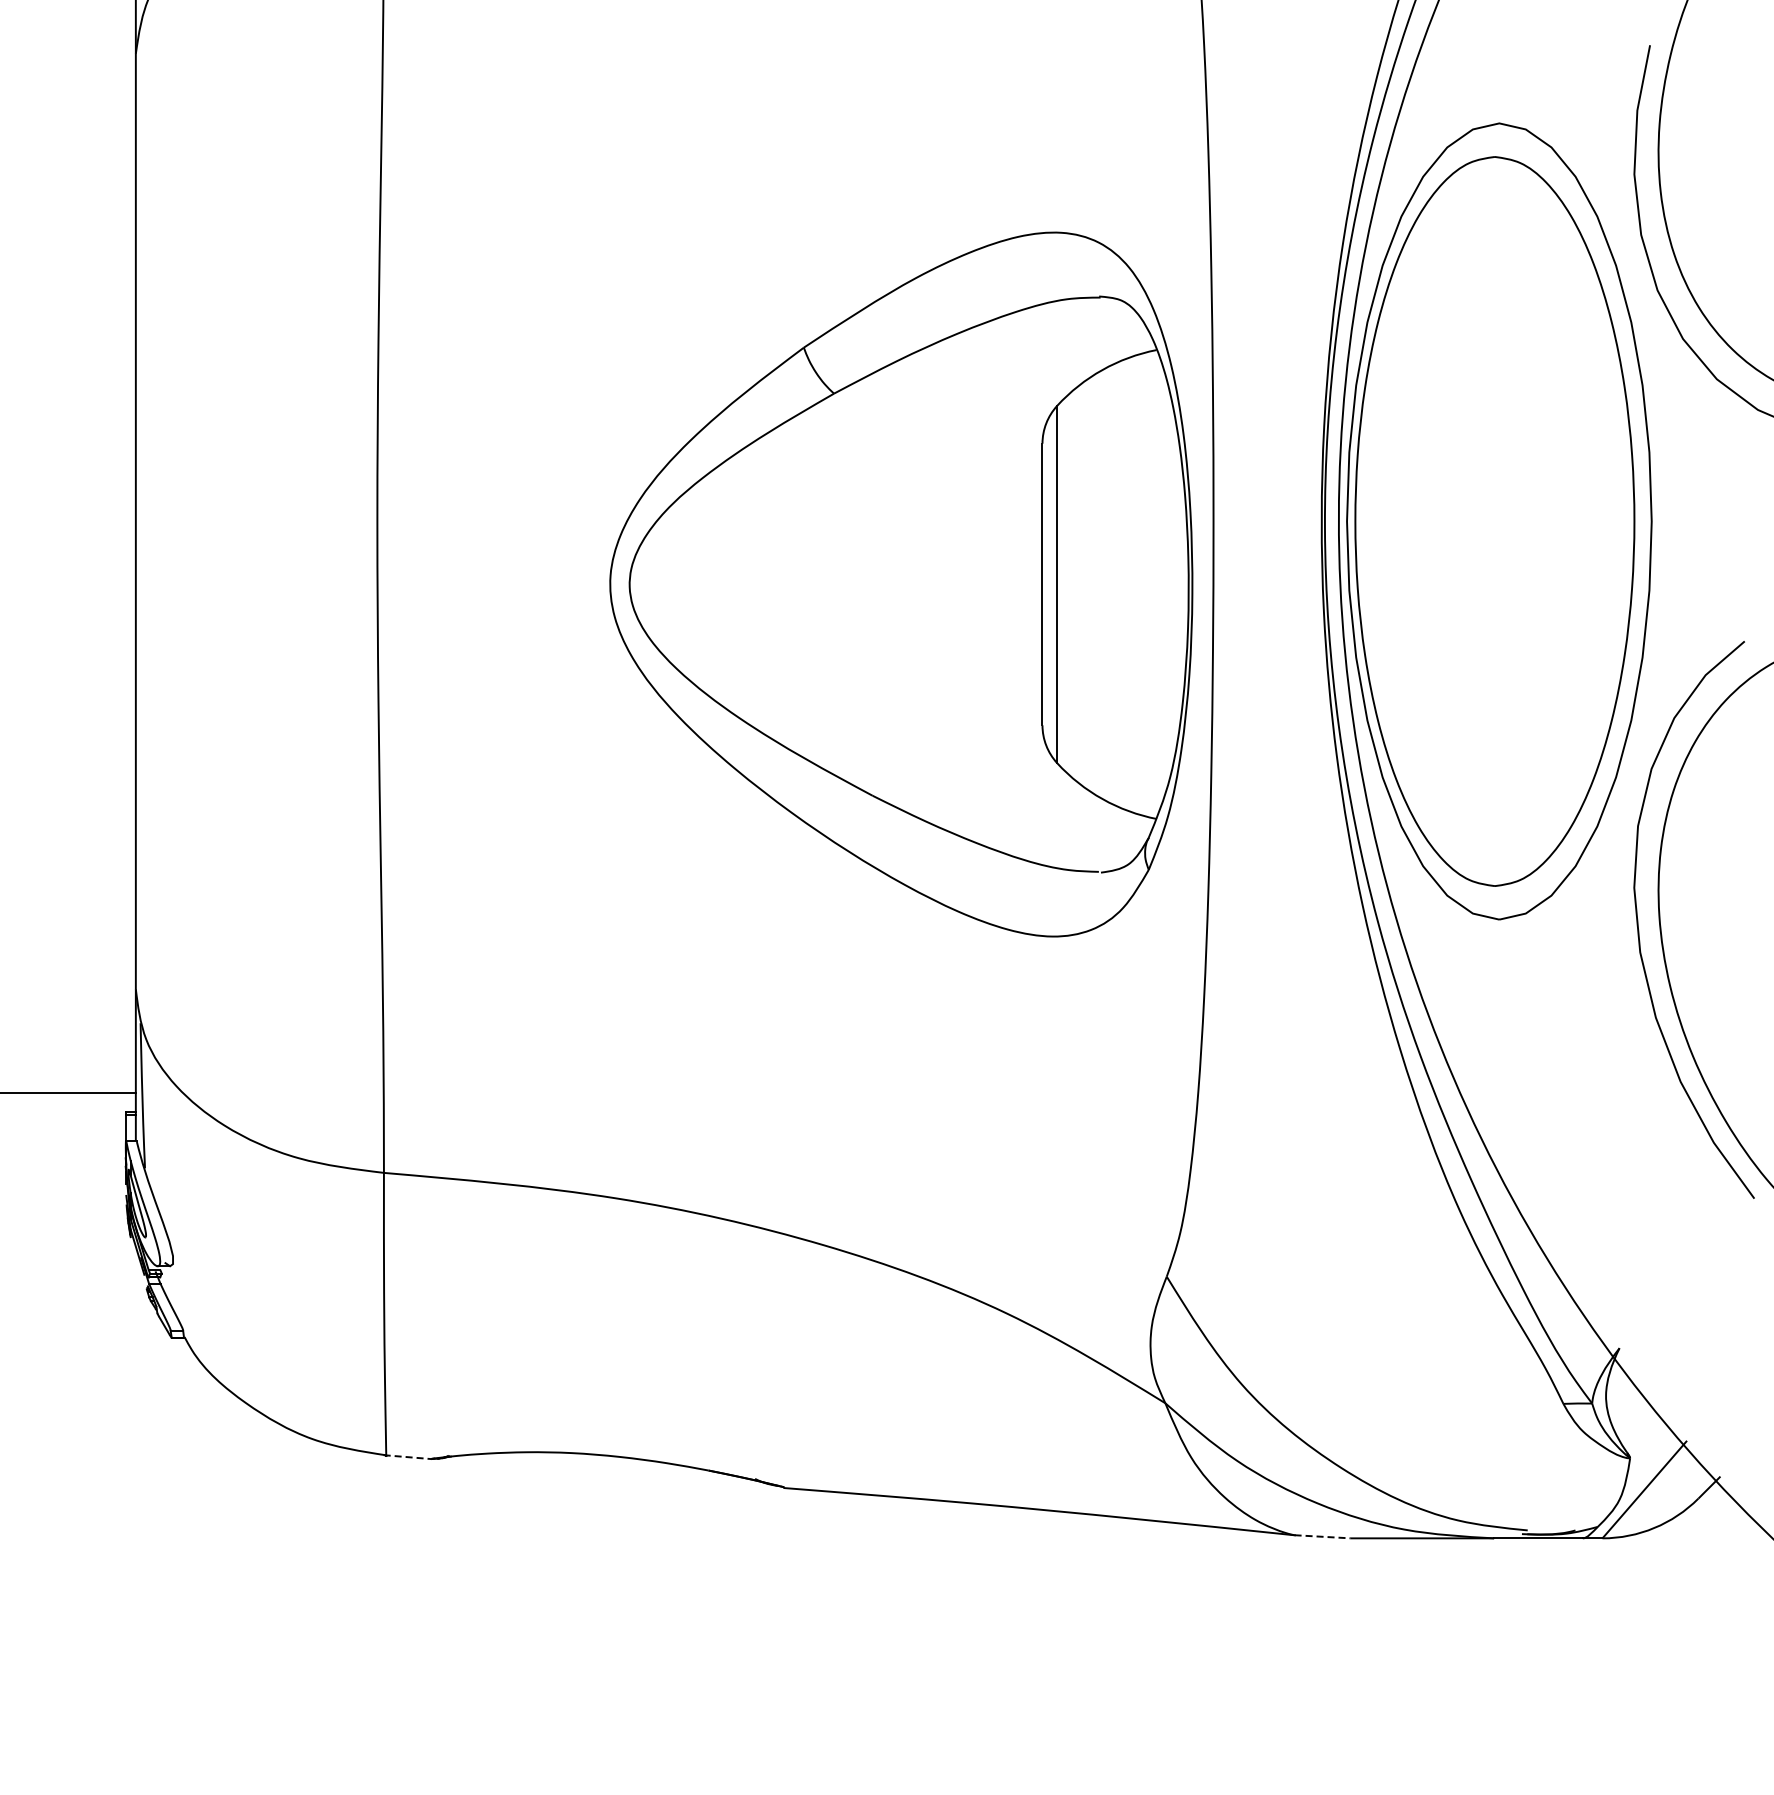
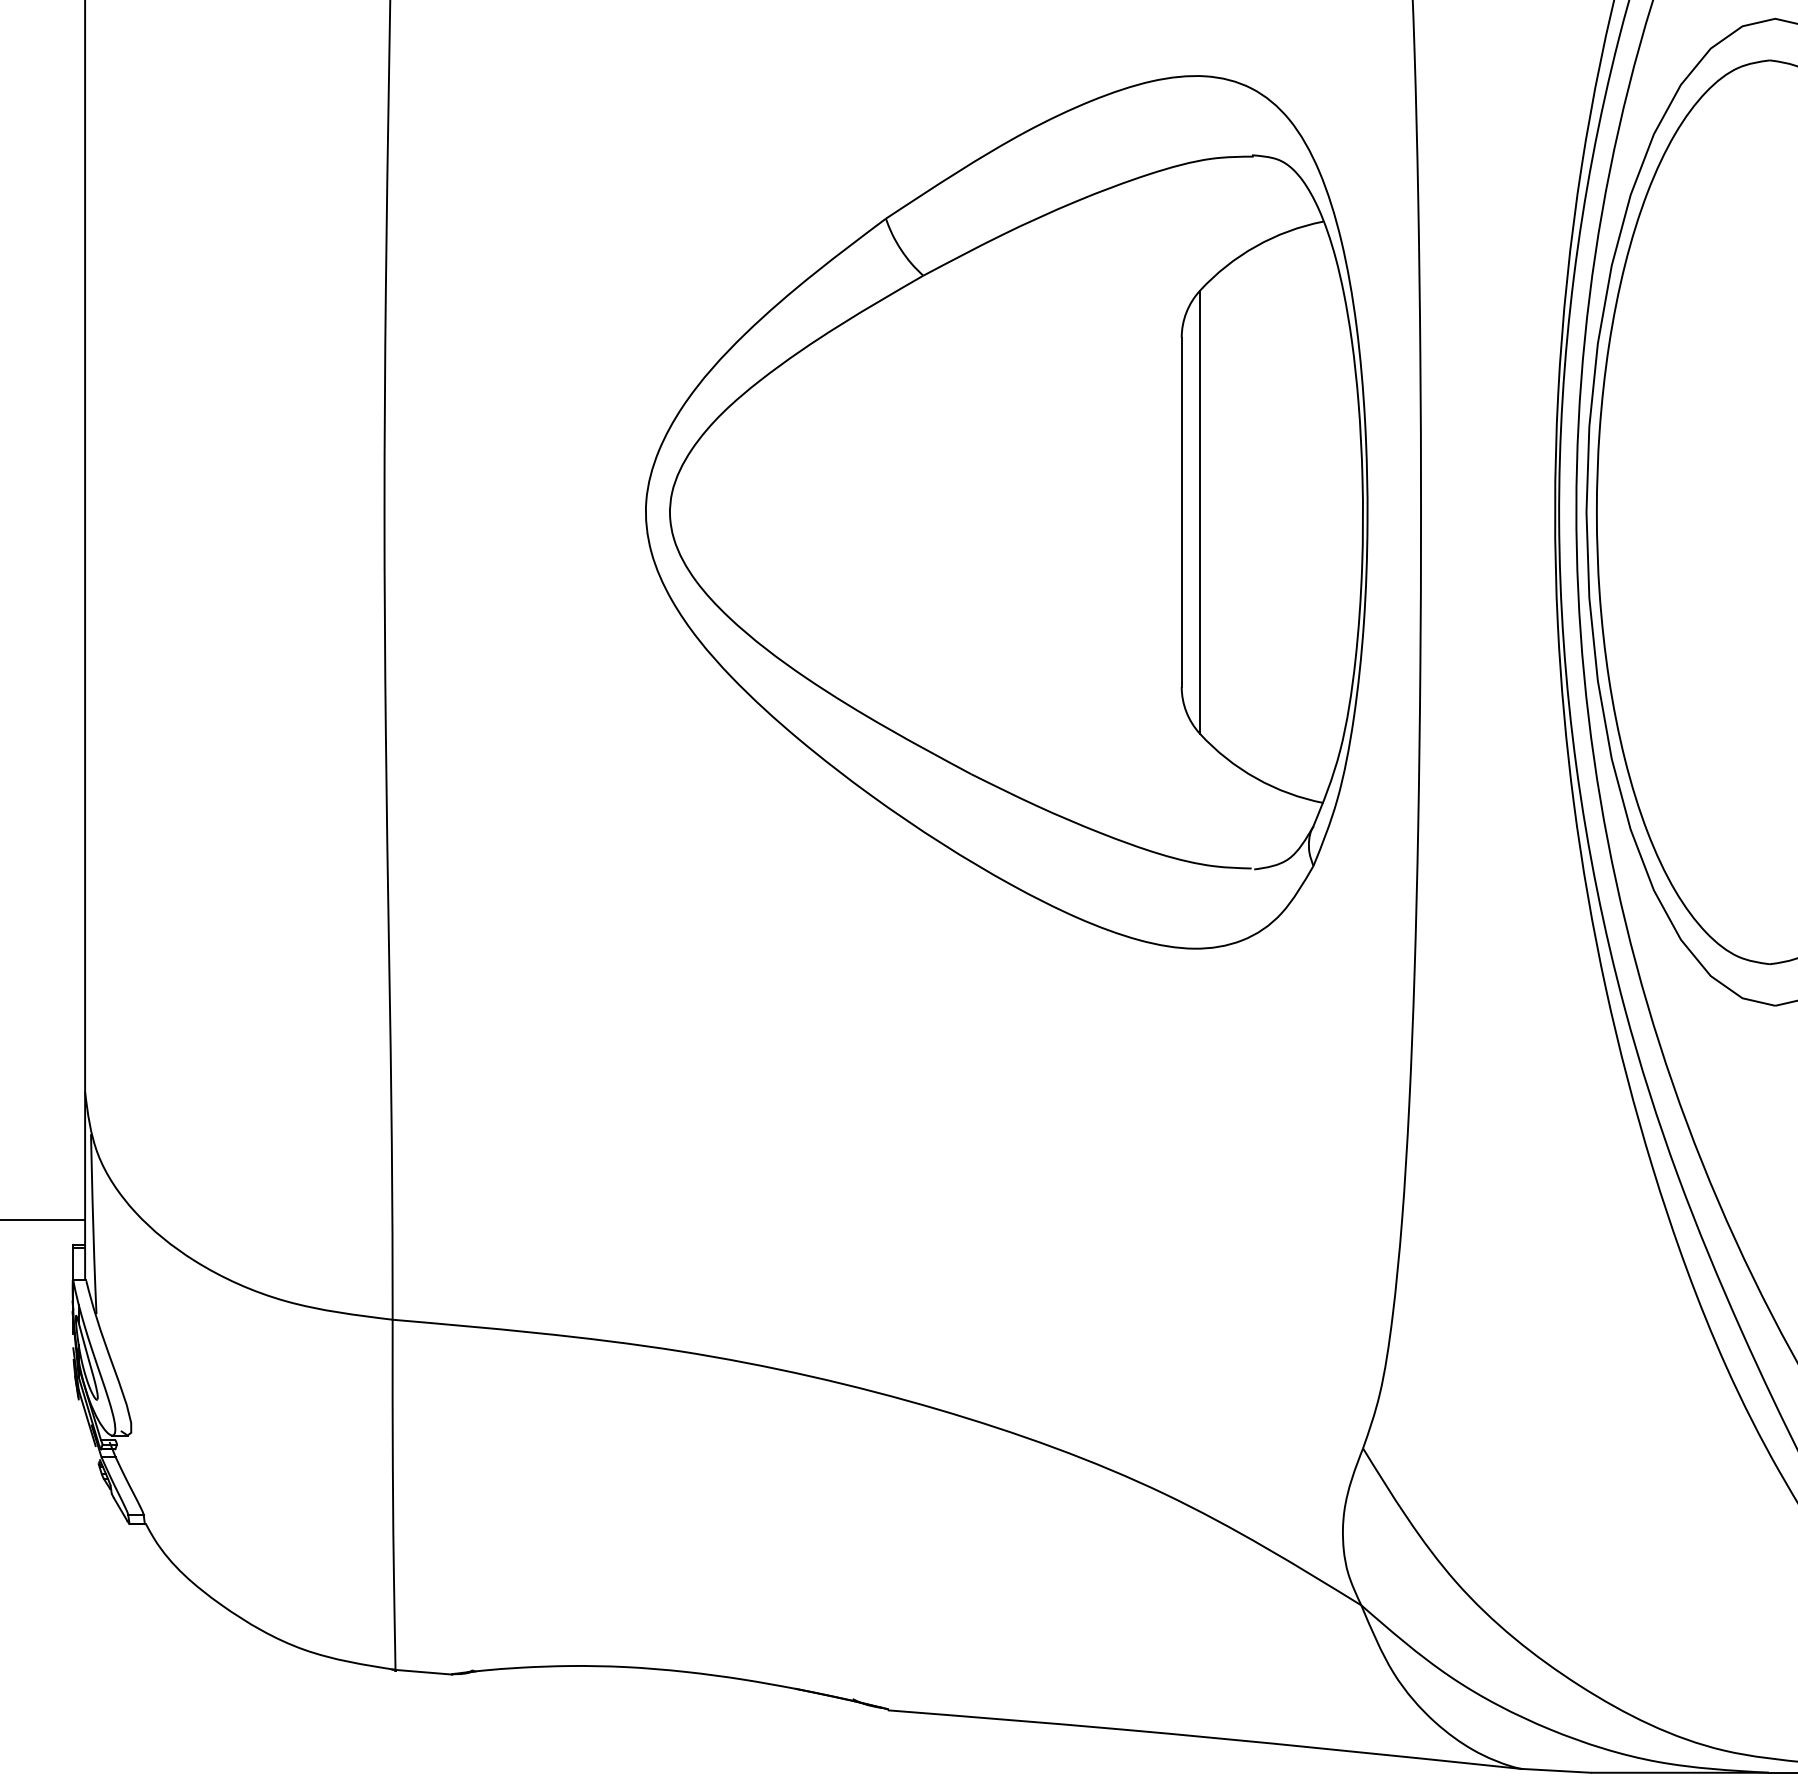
part: (901, 584) -> (1006, 512), moved
line: (408, 1457) -> (423, 1672), dashed -> solid
line: (1323, 1536) -> (1557, 1770), dashed -> solid

